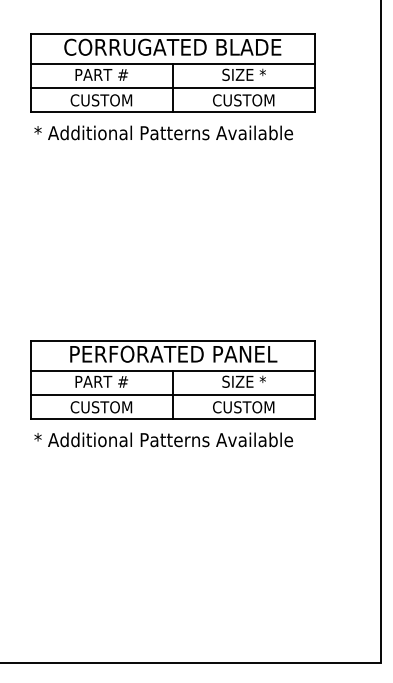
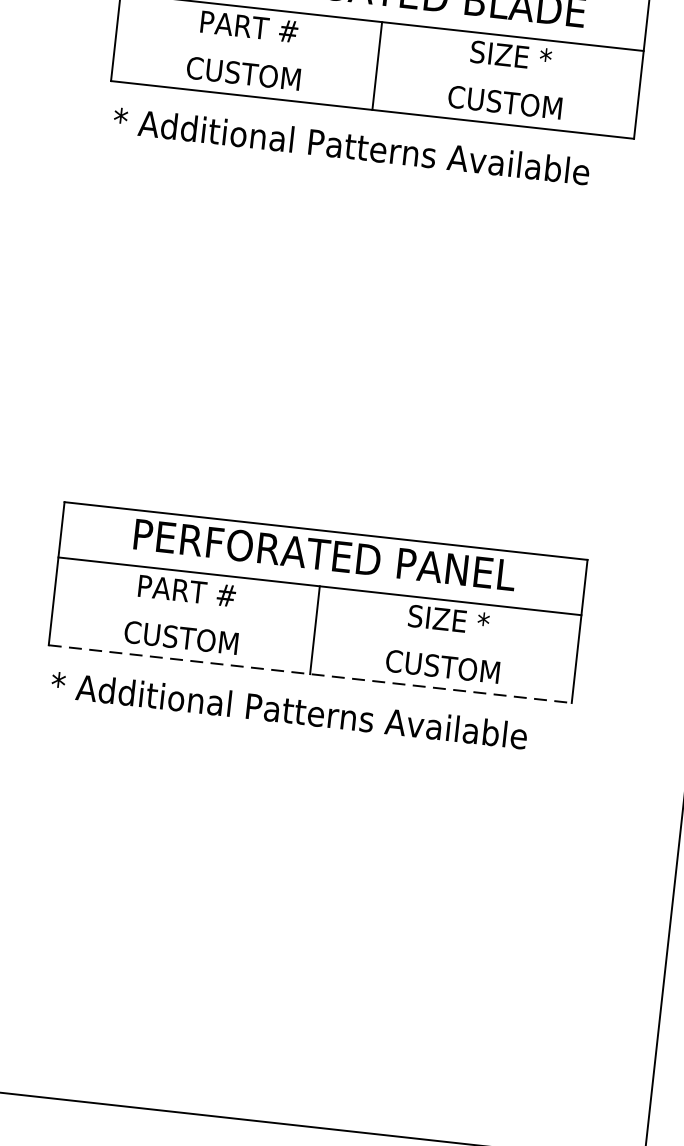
line: (172, 88) -> (376, 66), removed
line: (172, 395) -> (314, 630), removed
line: (173, 419) -> (311, 674), solid -> dashed

